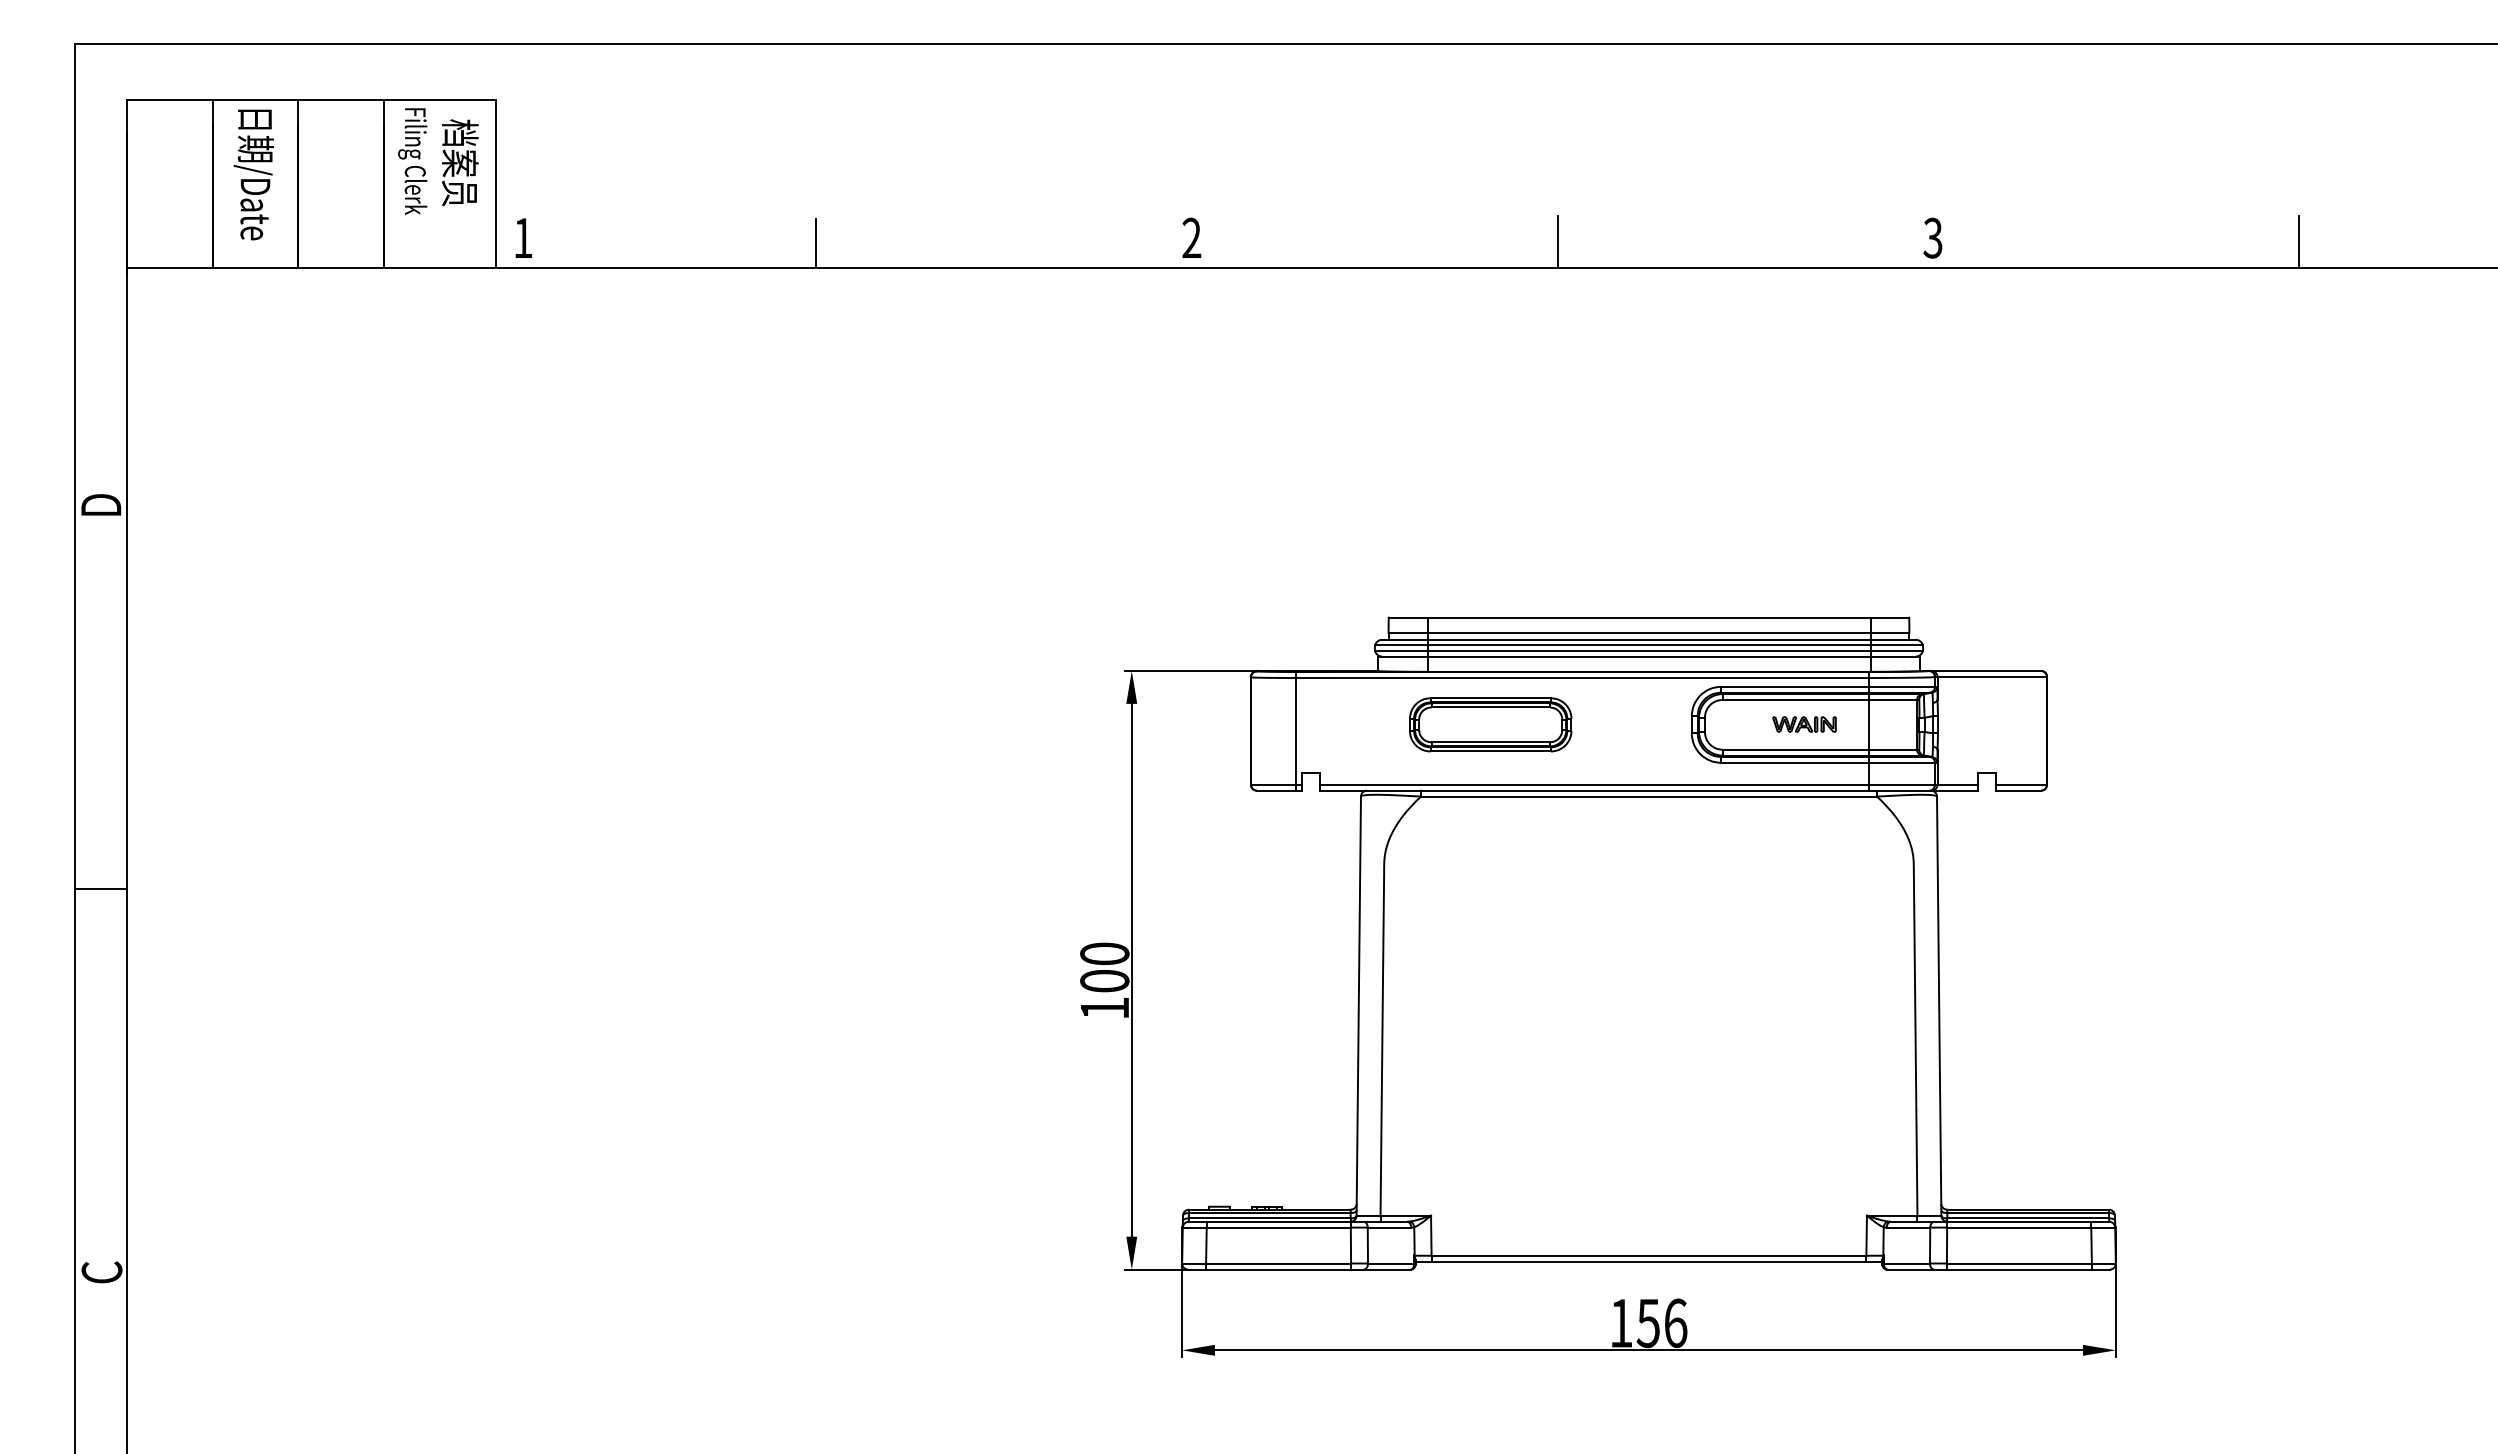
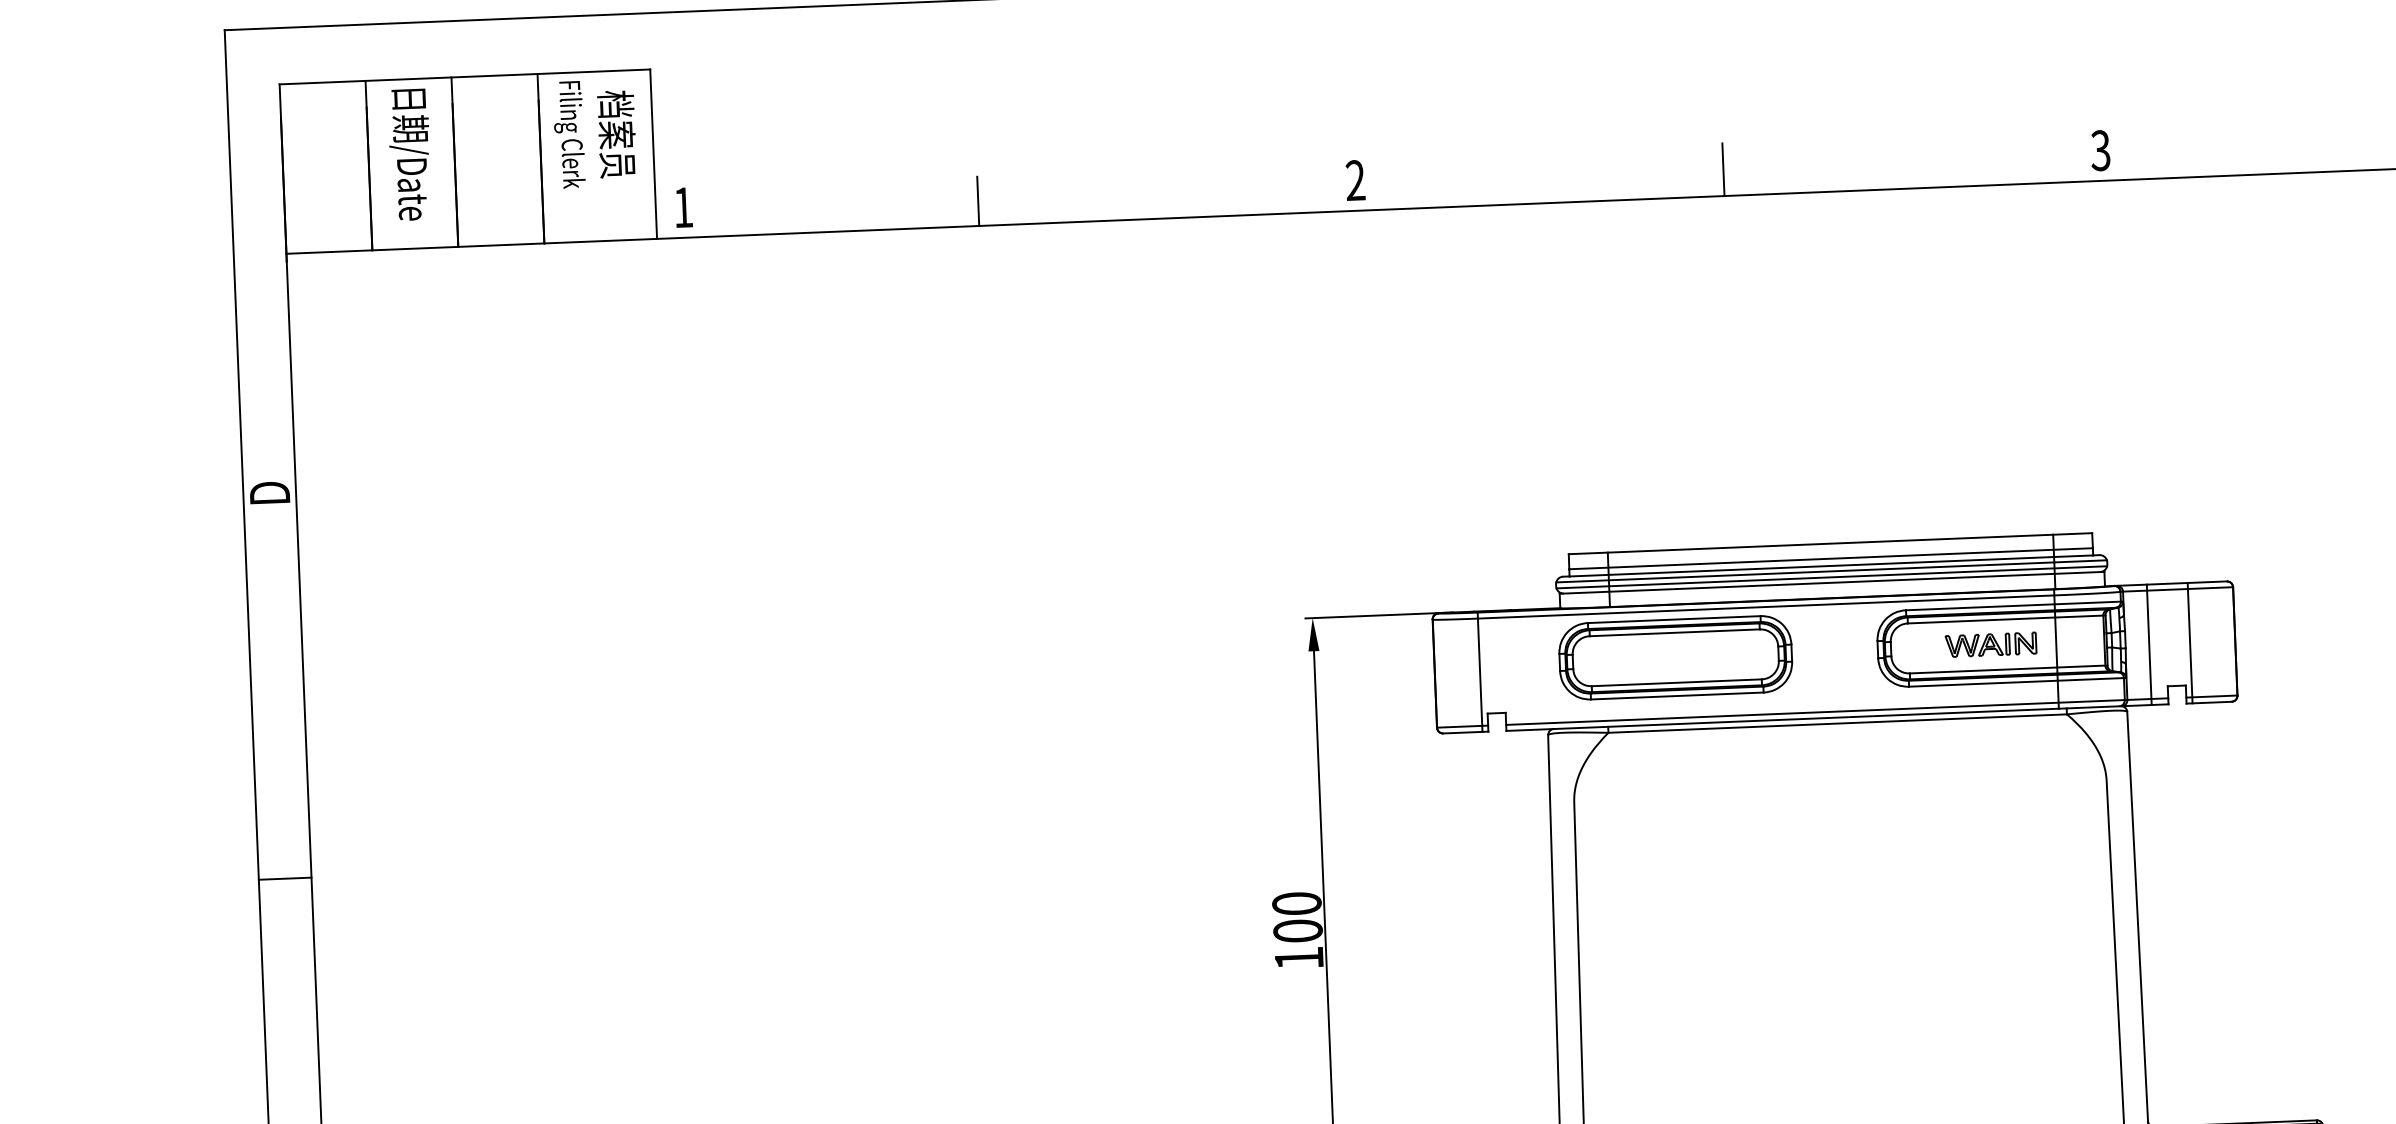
part: (1490, 724) -> (1675, 657), size x1.43
part: (1804, 724) -> (1991, 644), size x1.43
line: (1961, 730) -> (2149, 644), added
line: (2002, 730) -> (2190, 642), added

